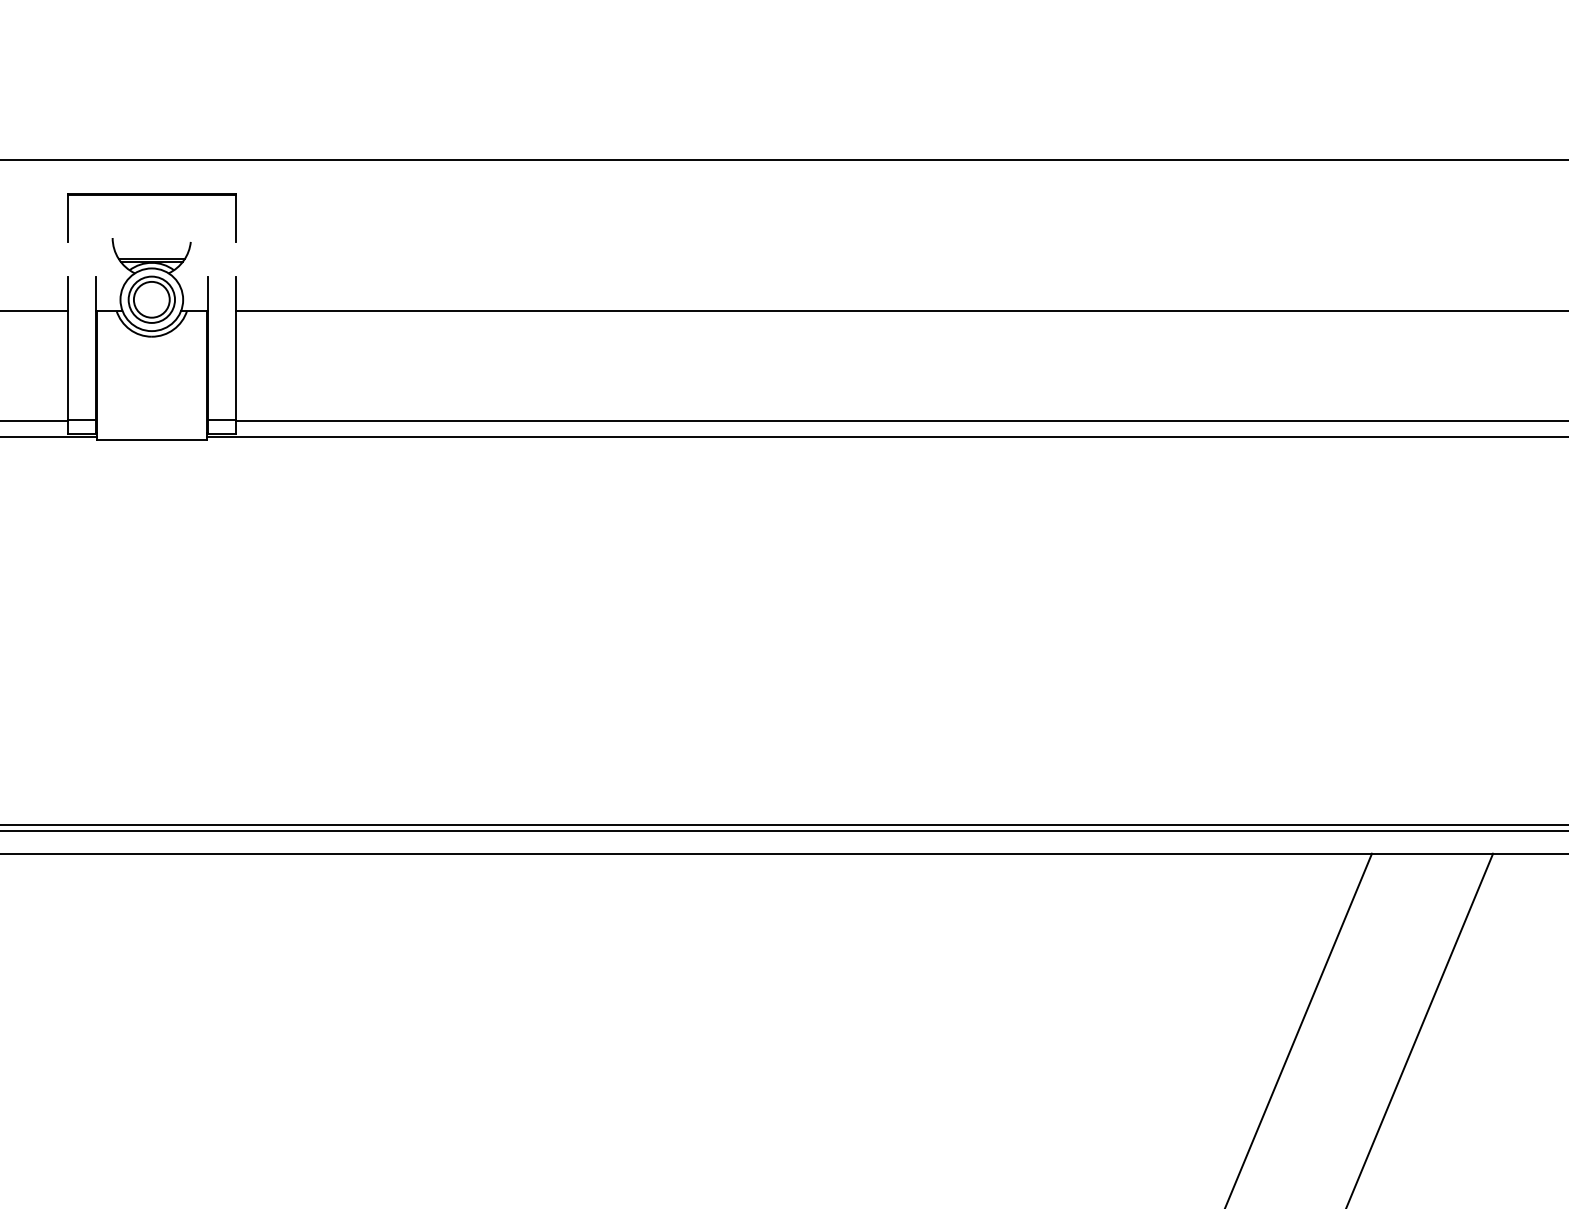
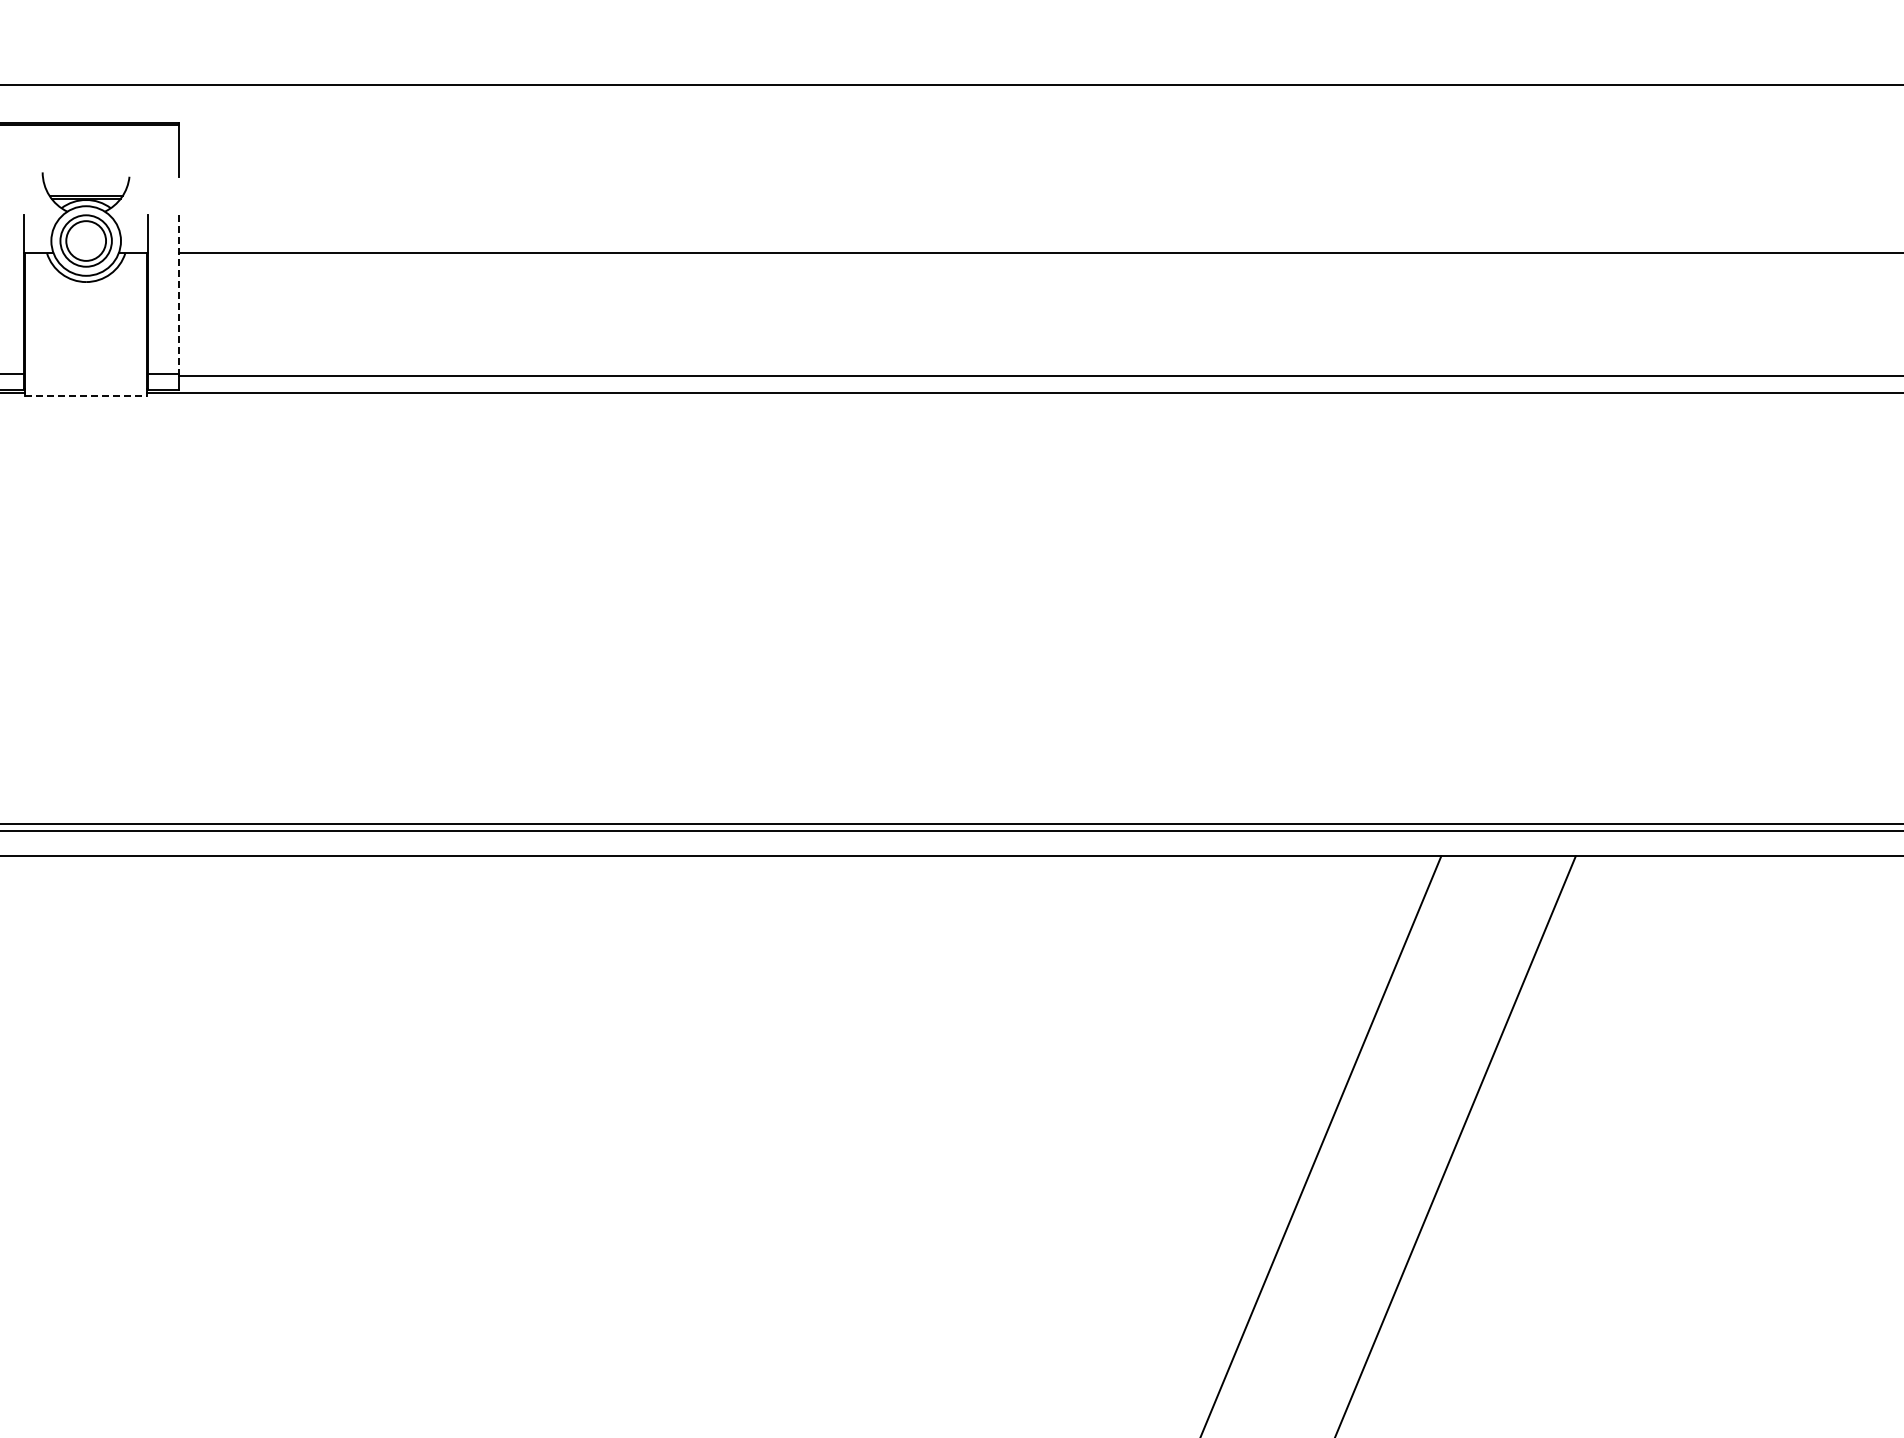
line: (235, 347) -> (179, 294), solid -> dashed
line: (152, 439) -> (86, 396), solid -> dashed

